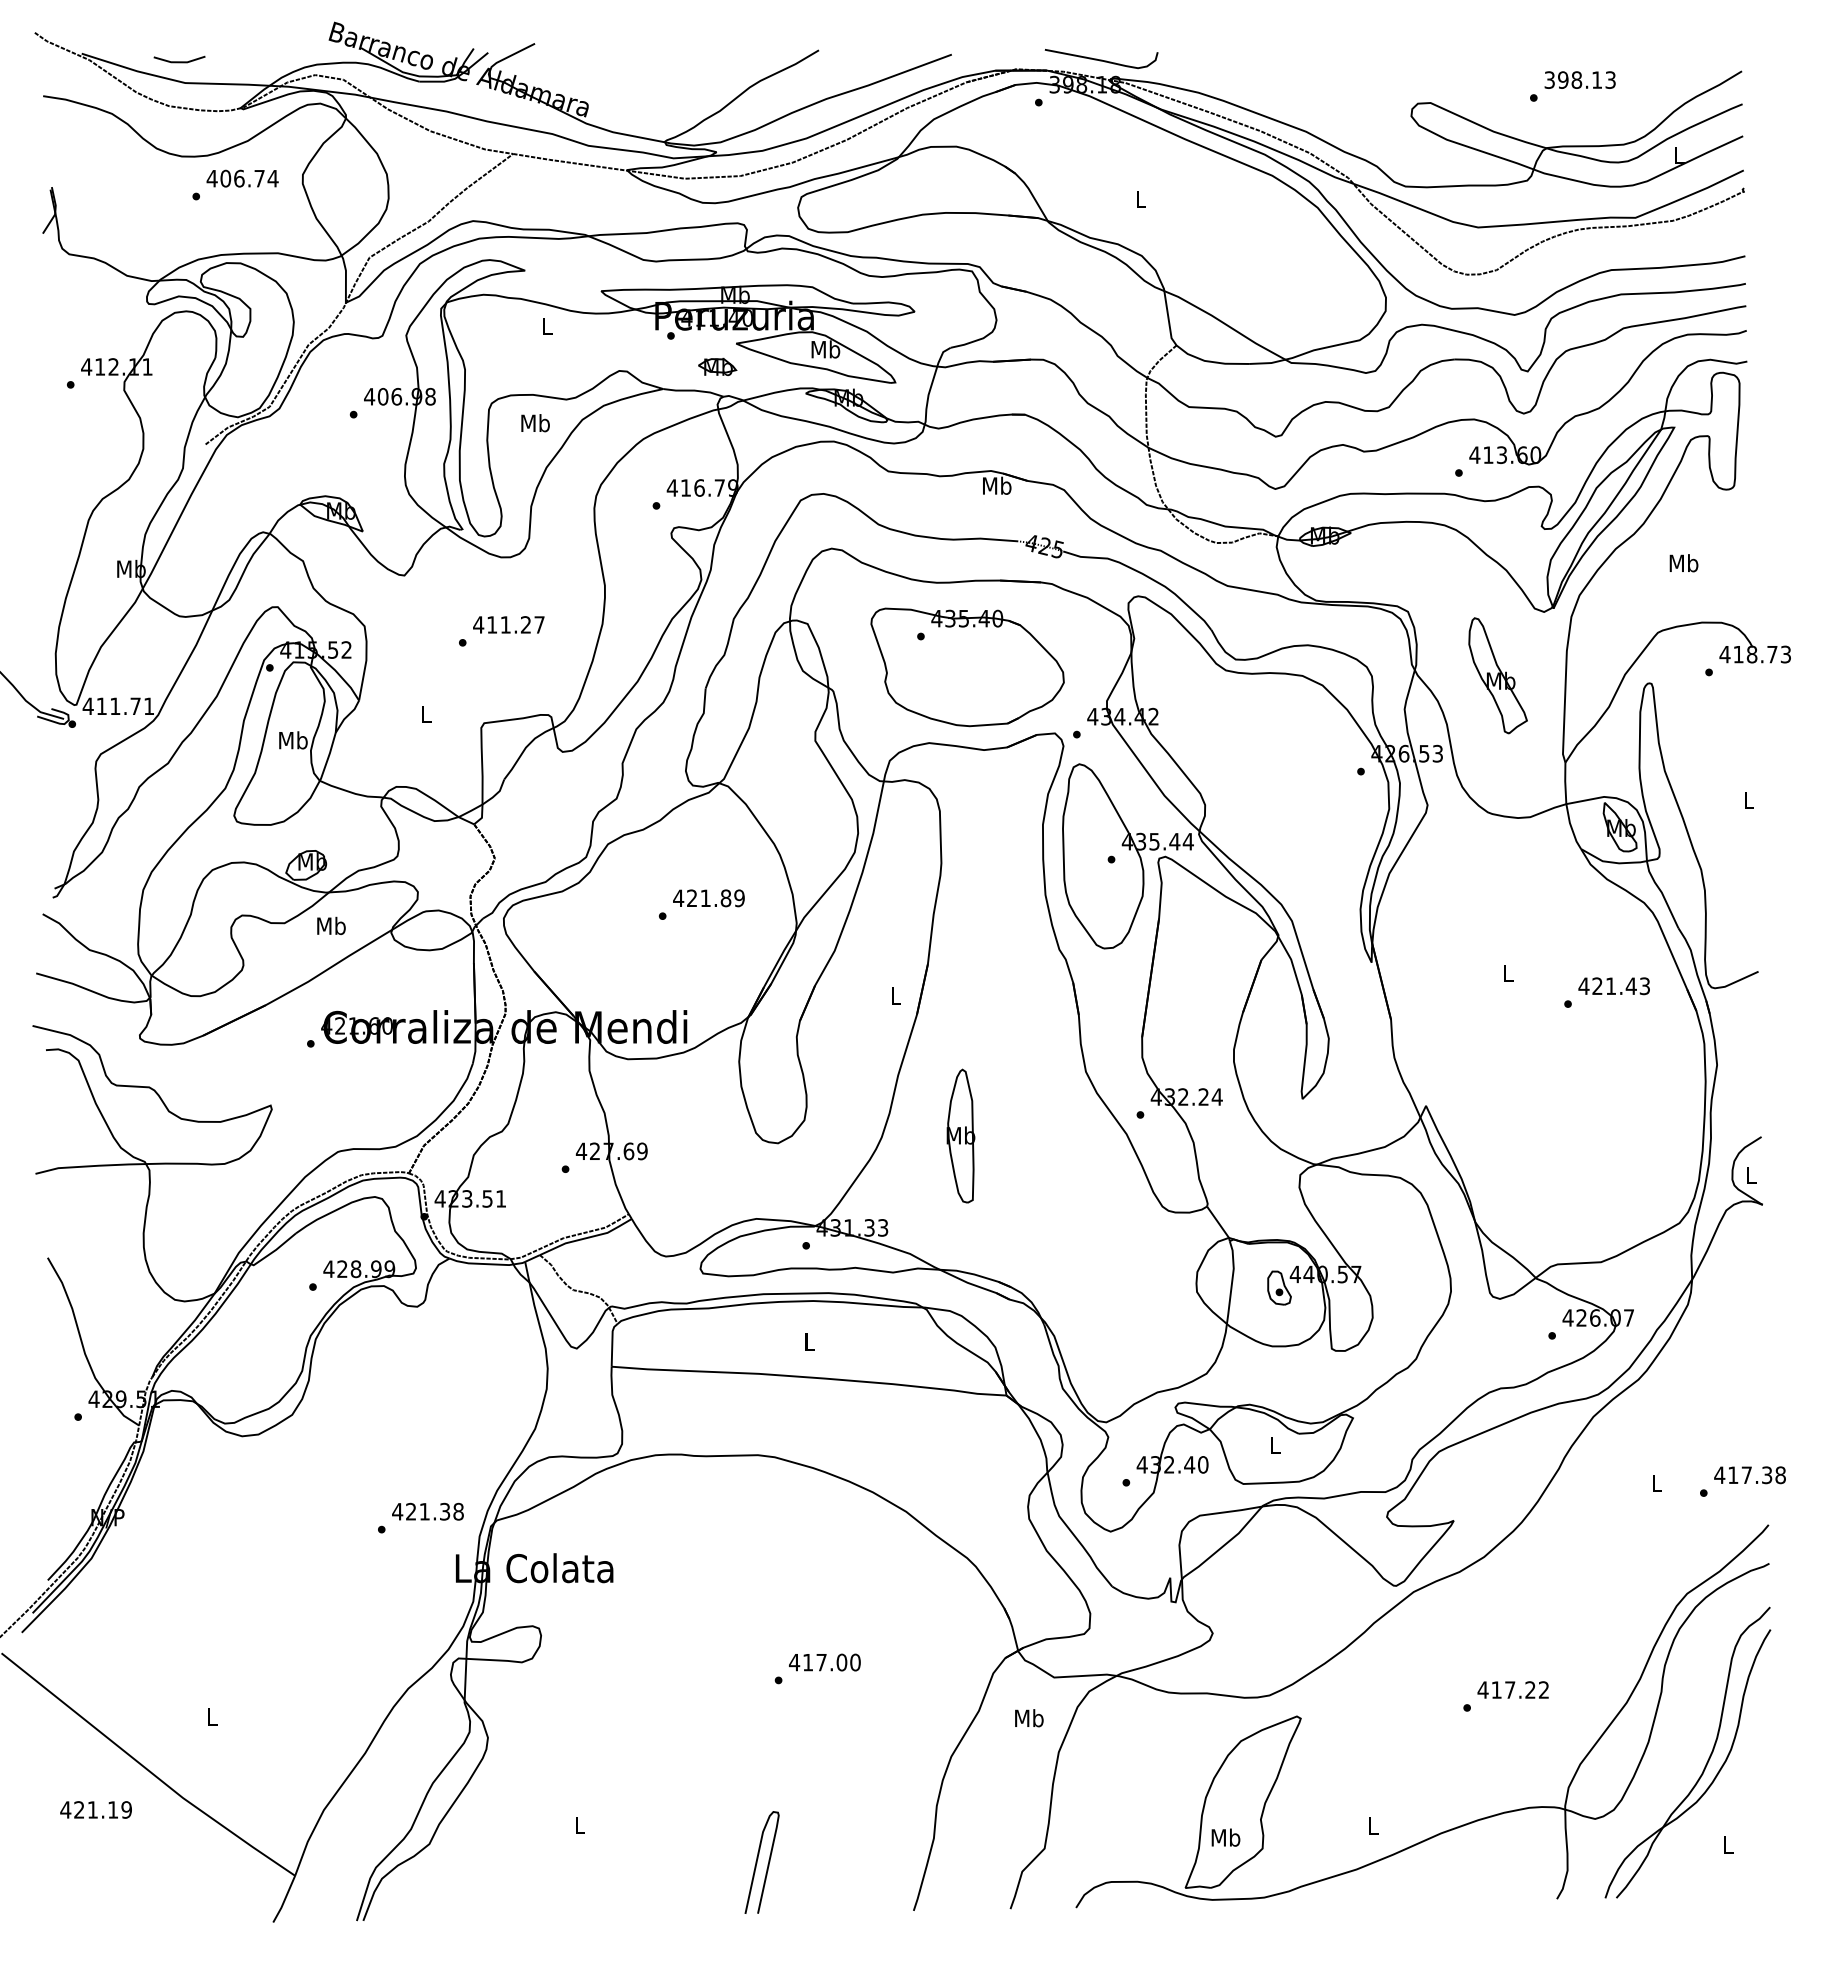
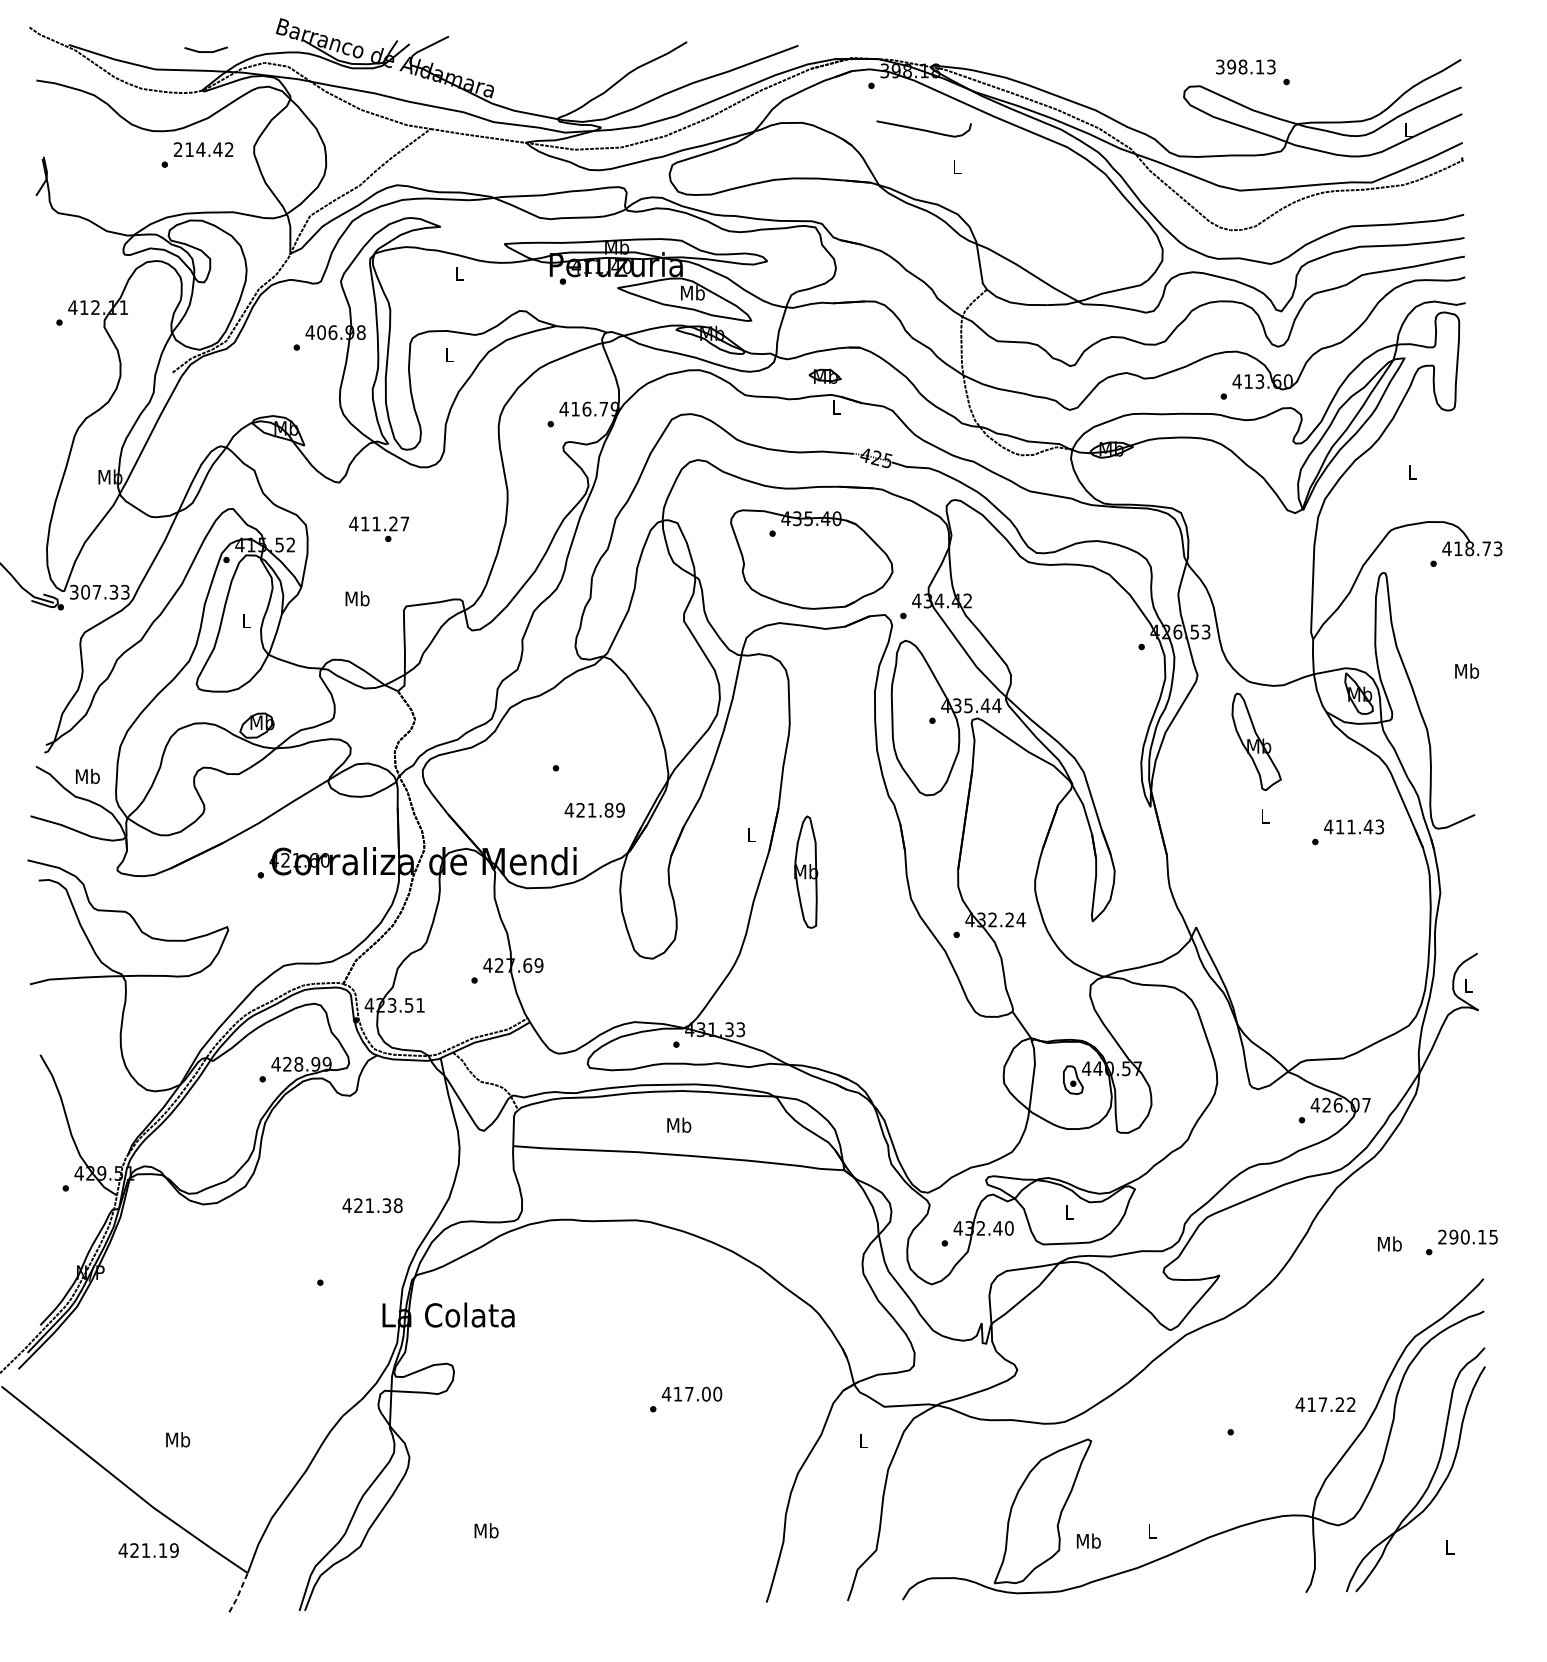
curve: (1101, 59) -> (924, 129), moved
line: (179, 61) -> (206, 51), moved
text: (1579, 79) -> (1245, 66), moved
text: (242, 178) -> (203, 149), 406.74 -> 214.42
part: (717, 366) -> (825, 376), moved
text: (535, 423) -> (449, 355), Mb -> L
text: (997, 485) -> (836, 407), Mb -> L
text: (1683, 563) -> (1412, 472), Mb -> L
text: (508, 624) -> (378, 523), moved
part: (1497, 675) -> (1256, 741), moved
text: (118, 706) -> (99, 592), 411.71 -> 307.33
text: (425, 714) -> (357, 599), L -> Mb
text: (293, 740) -> (246, 620), Mb -> L
text: (1748, 800) -> (1466, 671), L -> Mb
text: (708, 898) -> (594, 810), moved
text: (331, 925) -> (87, 776), moved
text: (1597, 985) -> (1340, 826), 421.43 -> 411.43
part: (960, 1135) -> (805, 871), moved
text: (809, 1341) -> (679, 1124), L -> Mb
text: (1749, 1475) -> (1467, 1237), 417.38 -> 290.15
text: (1656, 1483) -> (1389, 1244), L -> Mb
text: (427, 1511) -> (372, 1205), moved
text: (1512, 1689) -> (1324, 1404), moved
text: (211, 1716) -> (177, 1439), L -> Mb
text: (1029, 1718) -> (863, 1441), Mb -> L
text: (95, 1809) -> (148, 1550), moved
text: (579, 1825) -> (486, 1530), L -> Mb
text: (1225, 1837) -> (1088, 1540), moved
curve: (757, 1862) -> (635, 1561), removed
line: (284, 1899) -> (238, 1592), solid -> dashed

